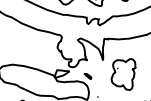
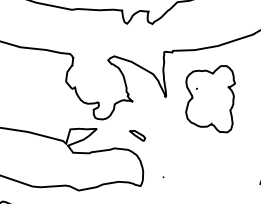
part: (123, 74) -> (210, 100), moved

